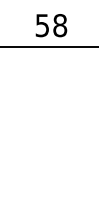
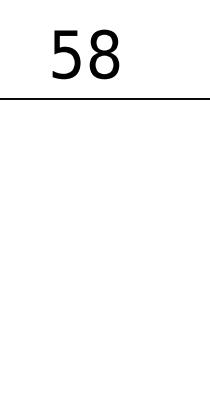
text: (51, 25) -> (85, 54), moved

